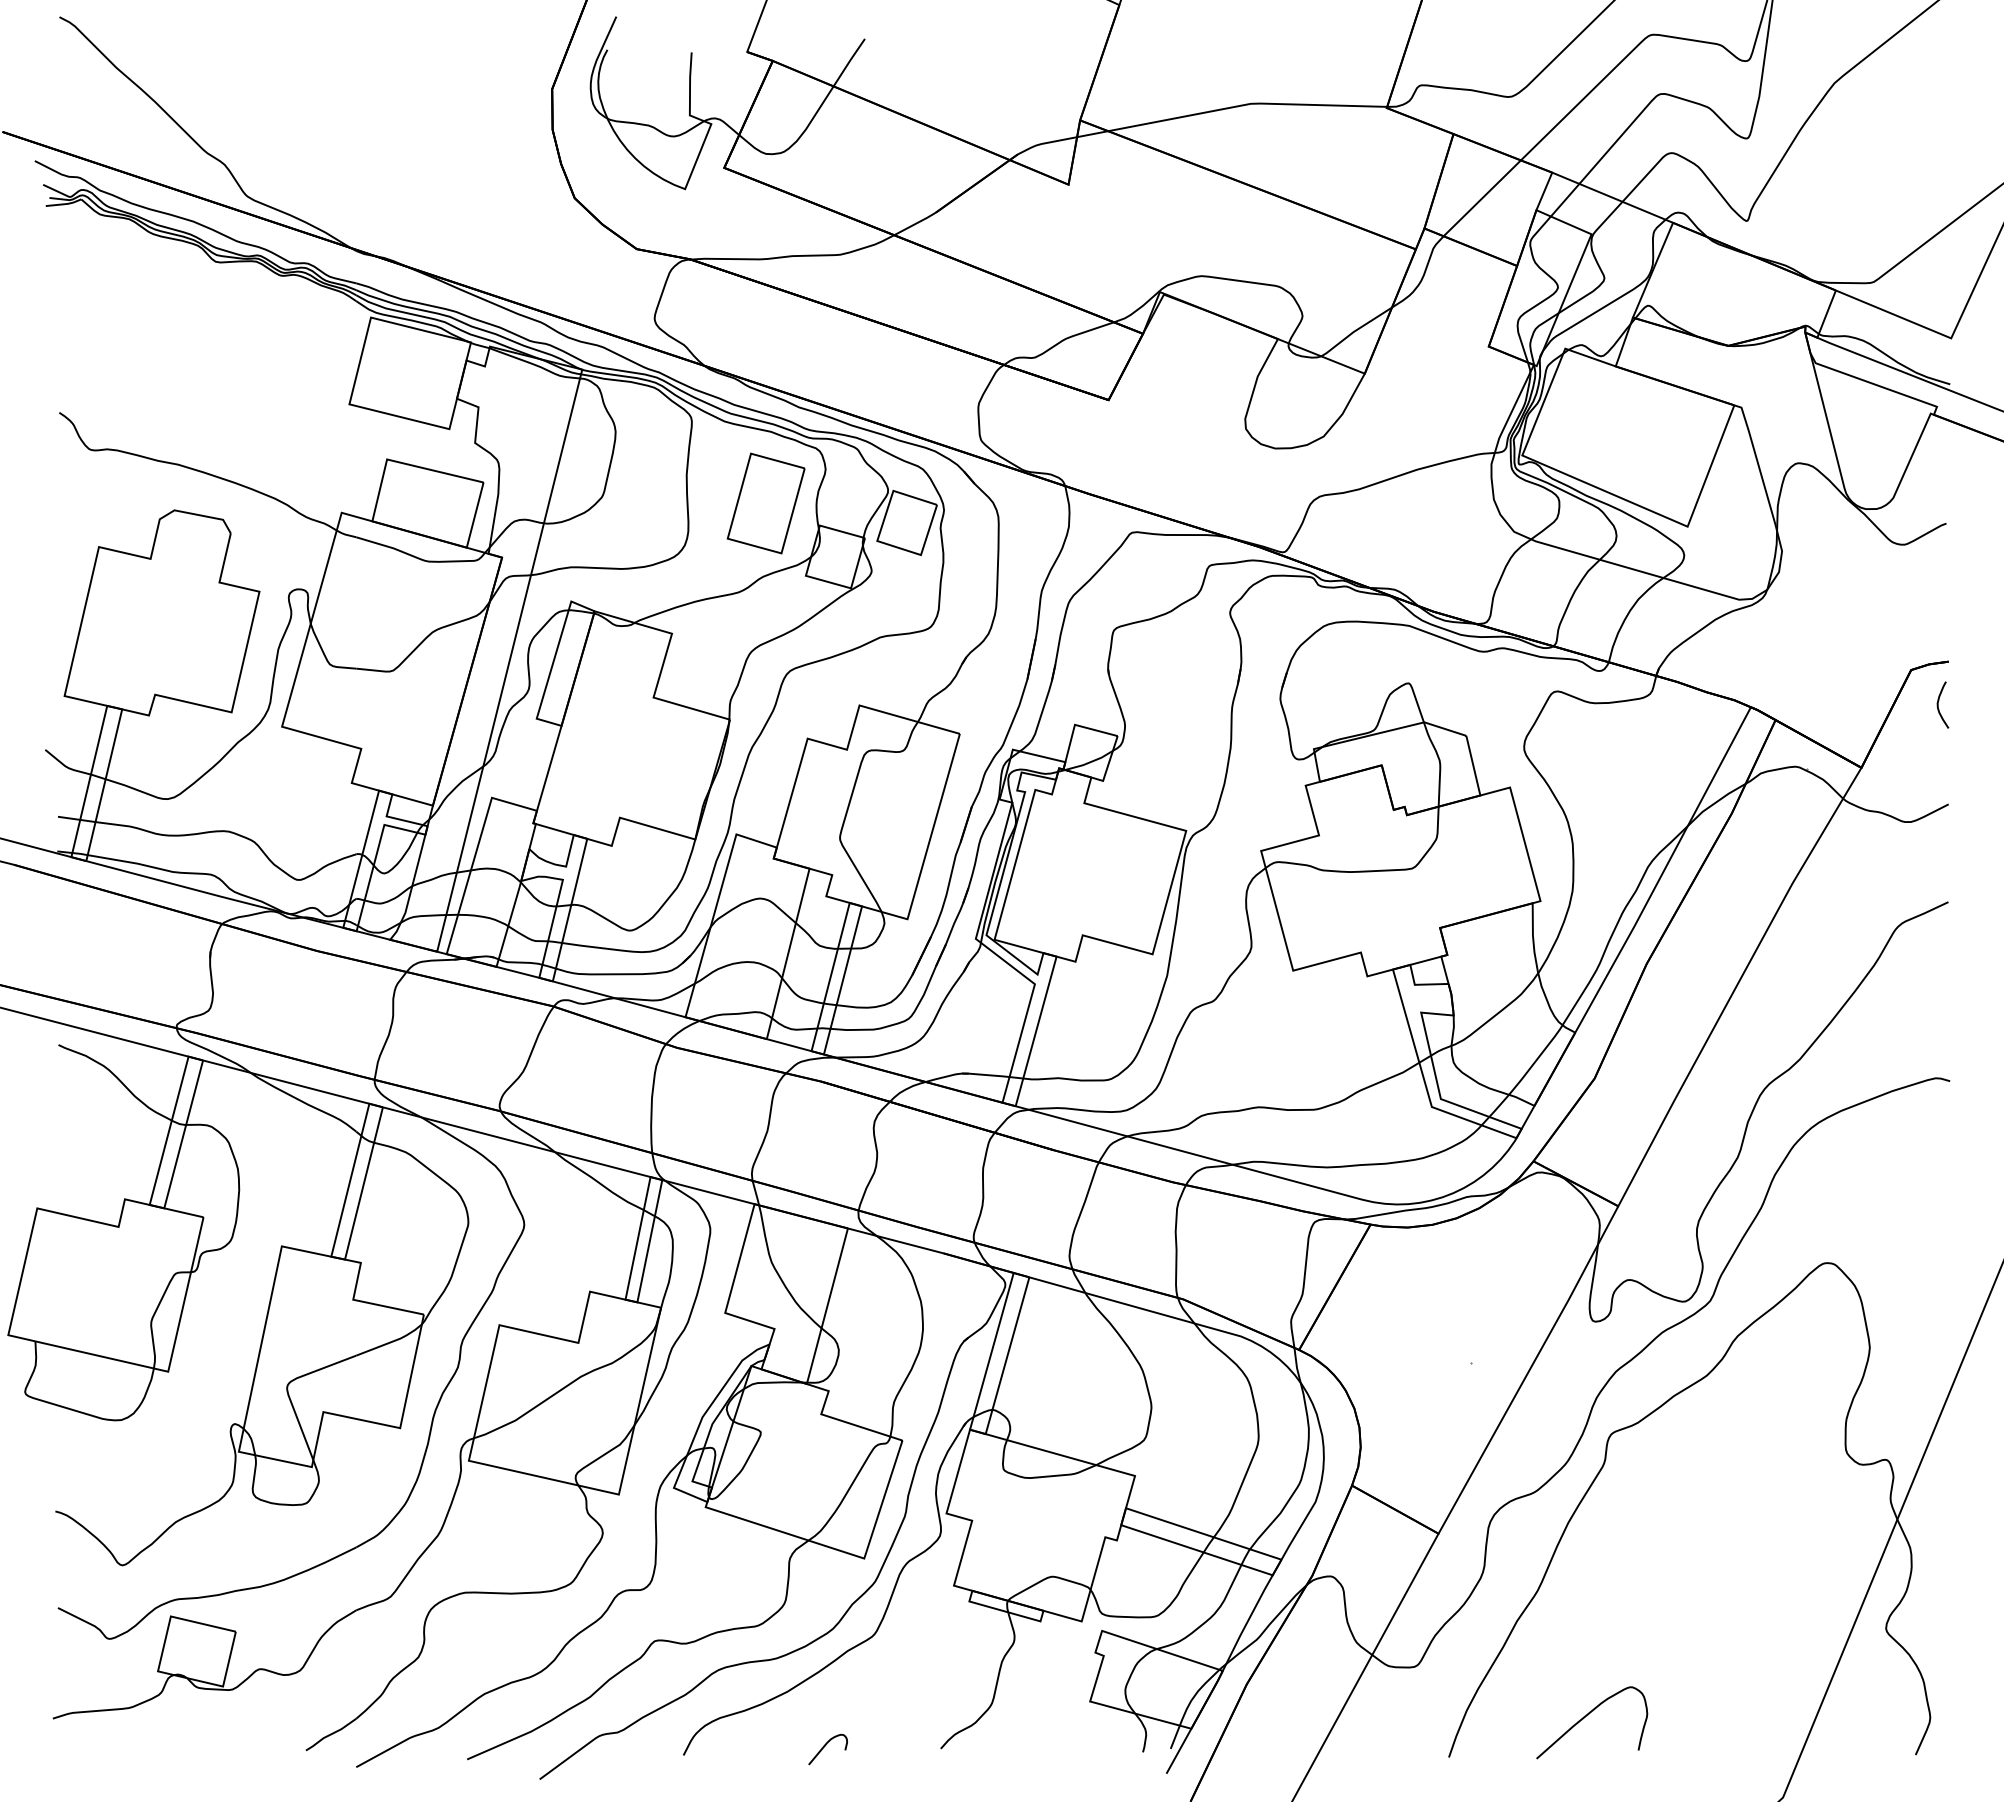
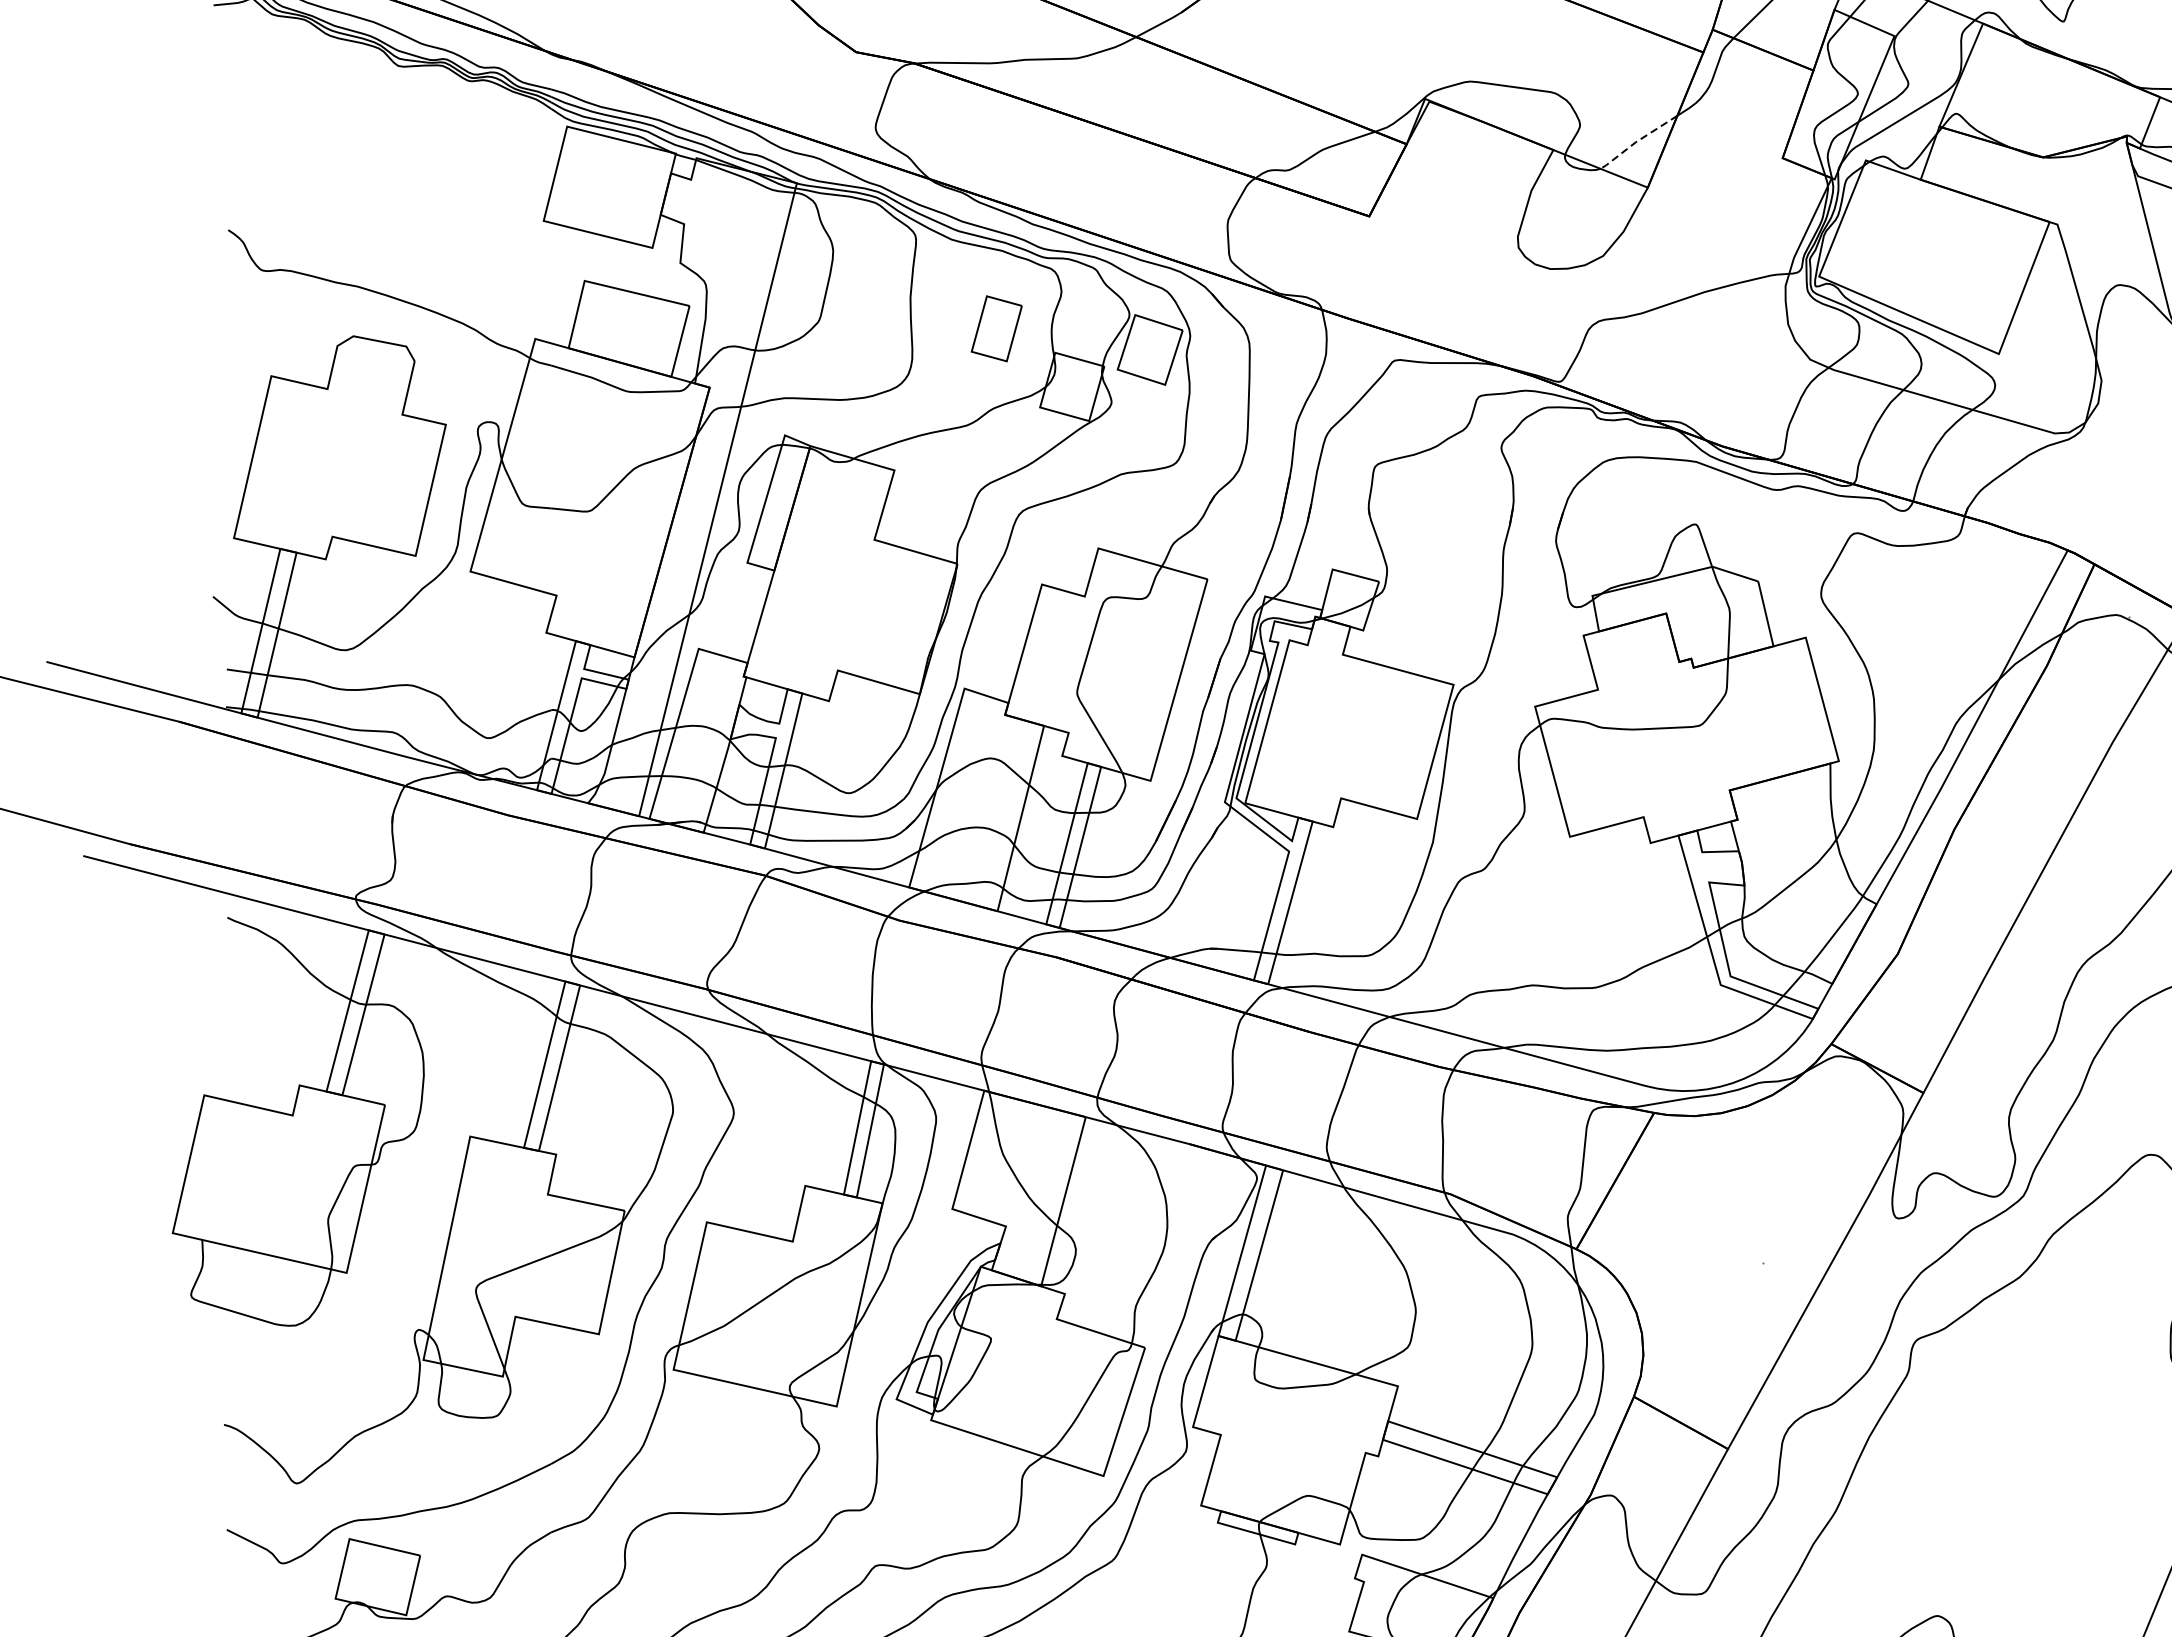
line: (1354, 331) -> (1636, 141), solid -> dashed
part: (765, 503) -> (996, 328), size x0.6

